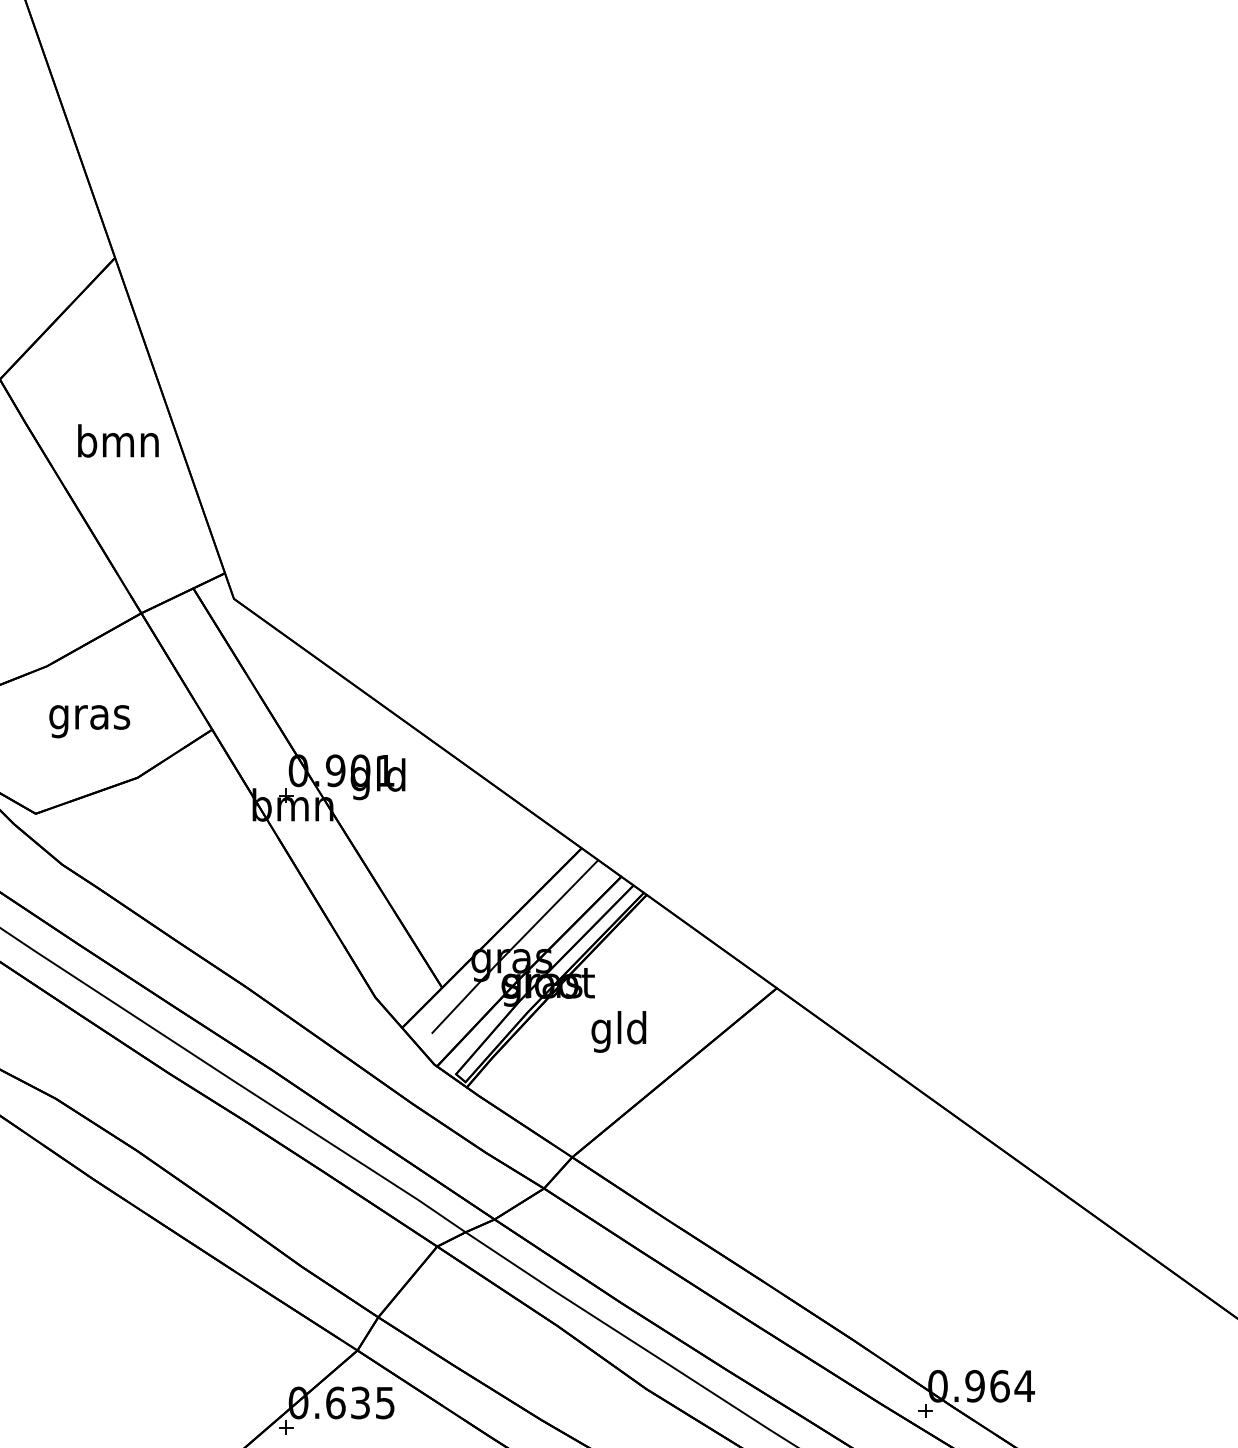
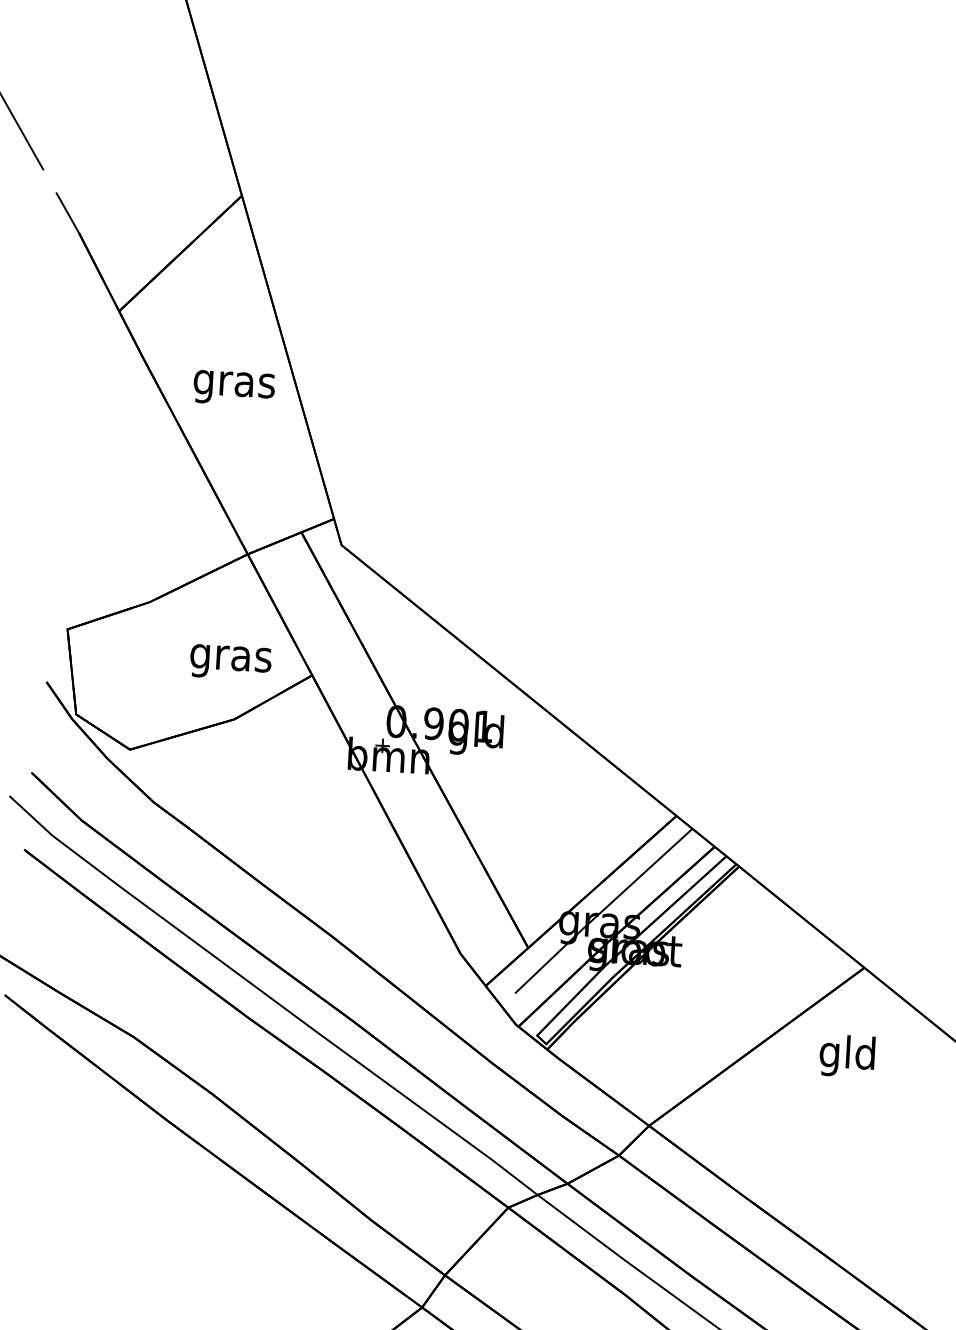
text: (118, 445) -> (234, 384), bmn -> gras
text: (89, 721) -> (230, 662), moved
text: (618, 1031) -> (846, 1055), moved

